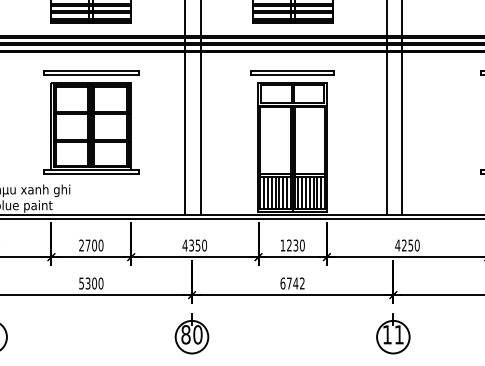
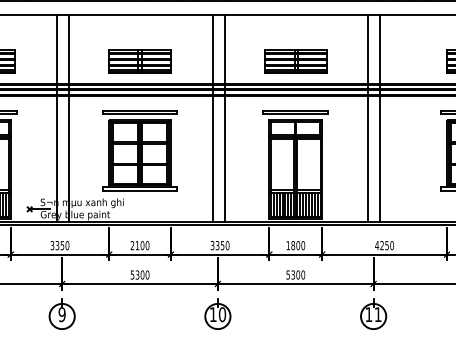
text: (88, 245) -> (137, 245), 2700 -> 2100
text: (185, 245) -> (212, 245), 4350 -> 3350
text: (292, 245) -> (295, 245), 1230 -> 1800
text: (292, 282) -> (295, 274), 6742 -> 5300
text: (185, 334) -> (212, 314), 80 -> 10

